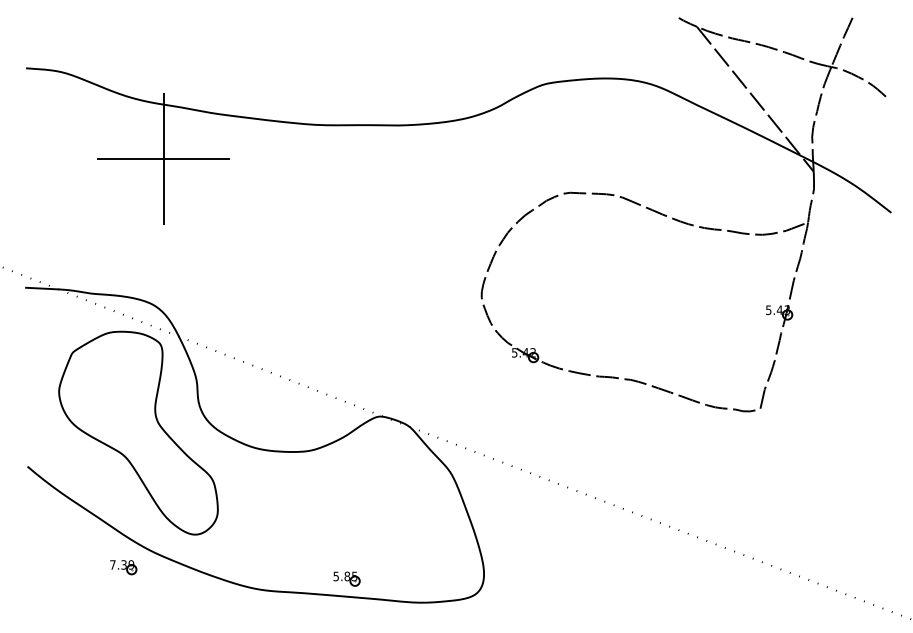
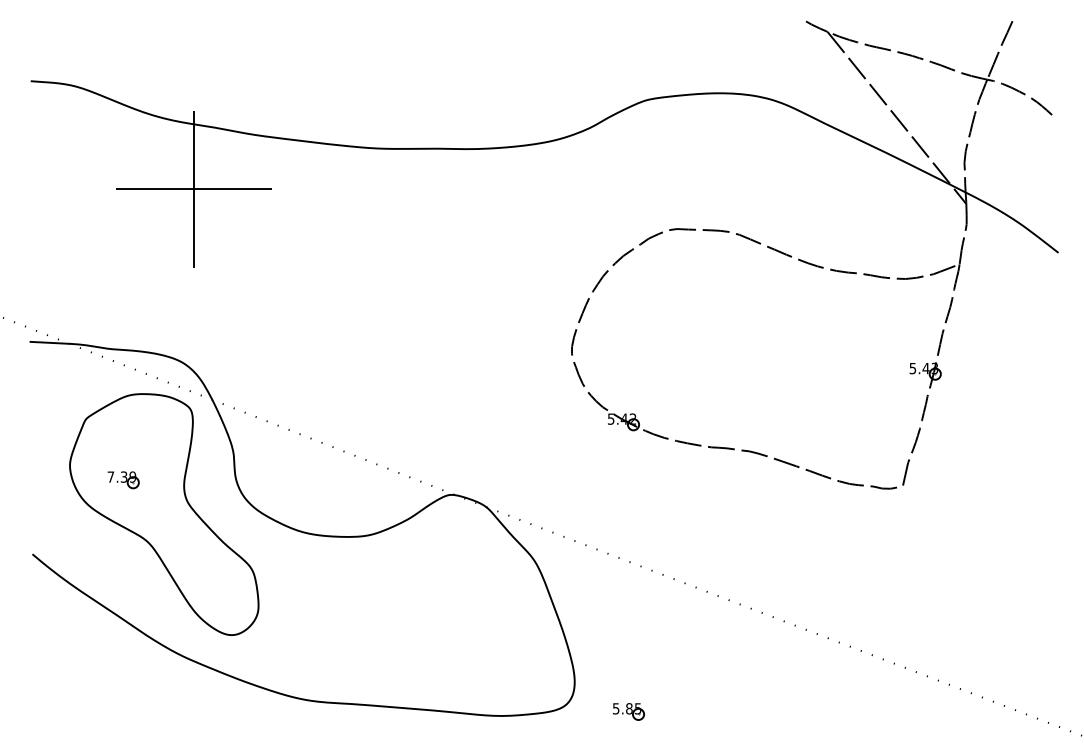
part: (123, 567) -> (123, 480), moved
part: (346, 578) -> (628, 711), moved

